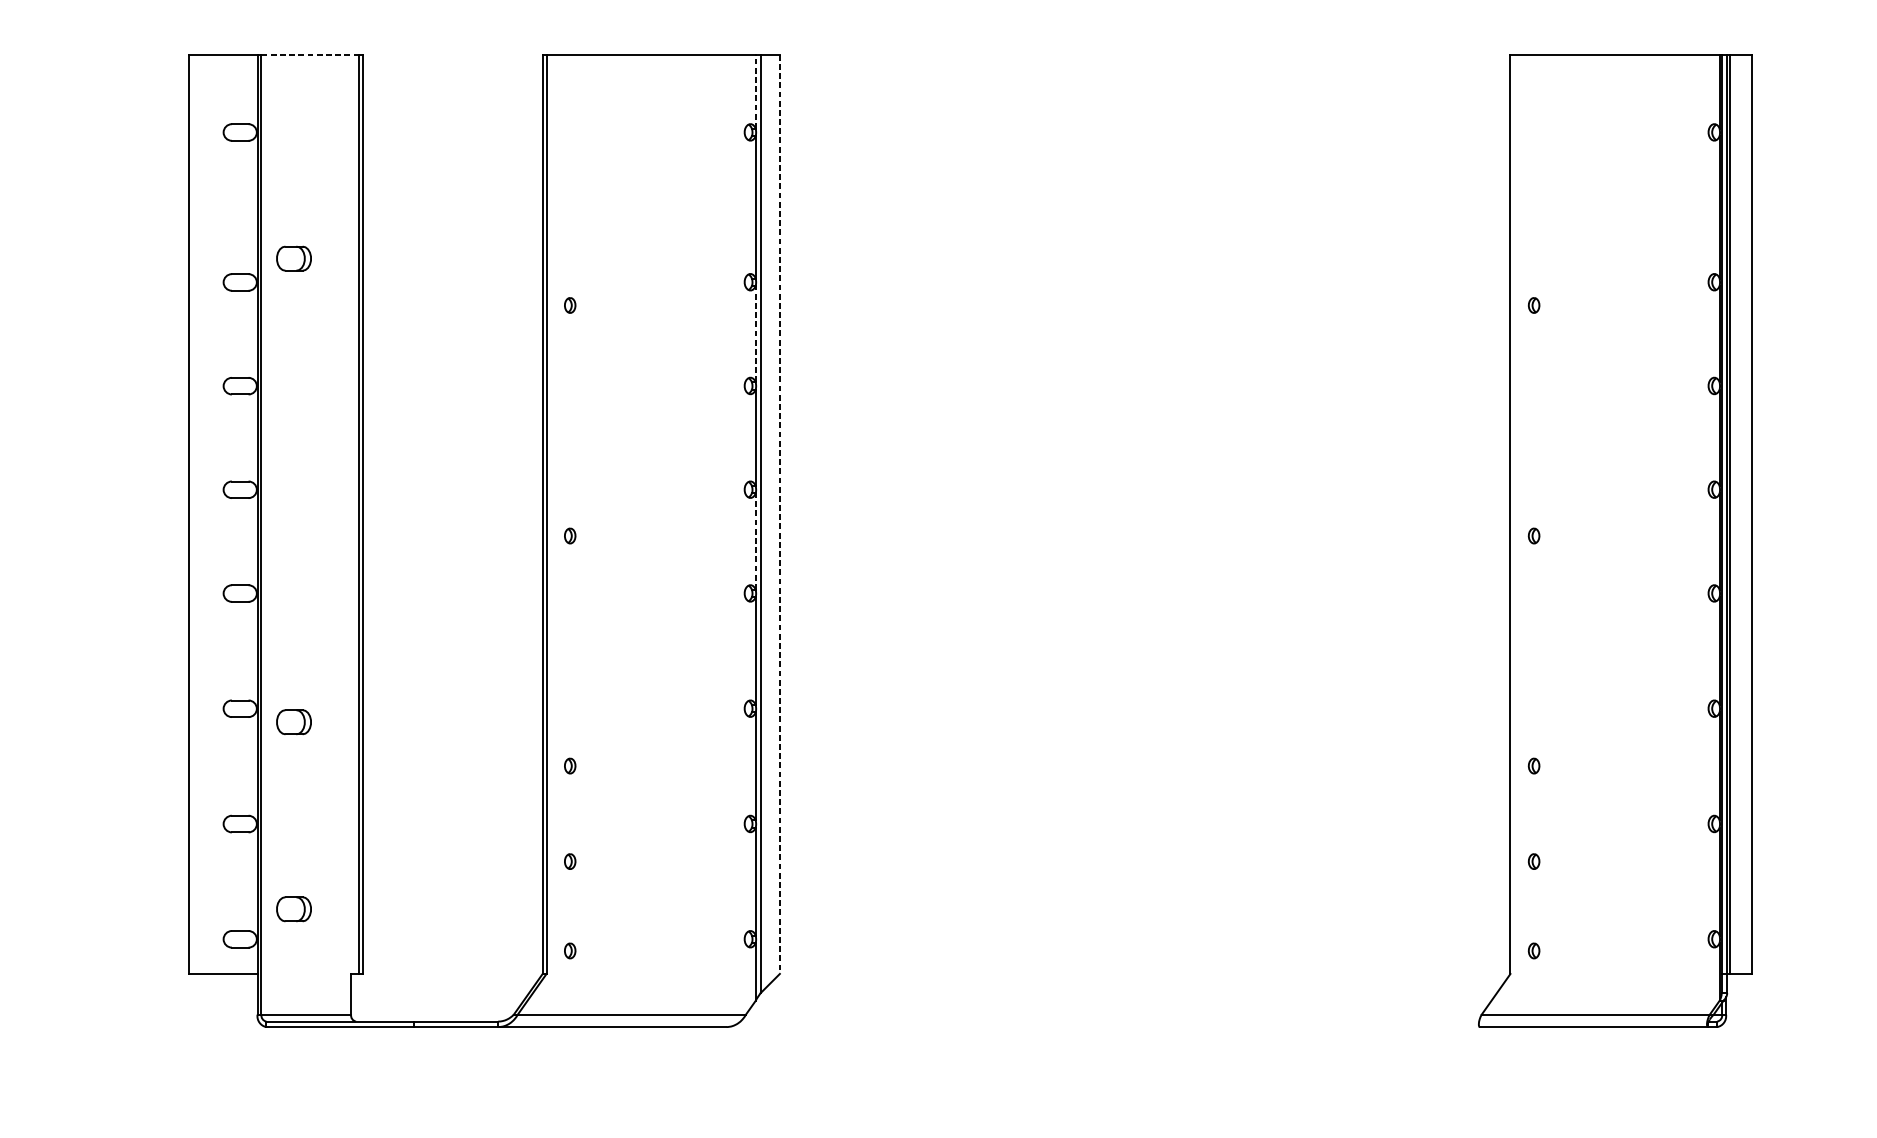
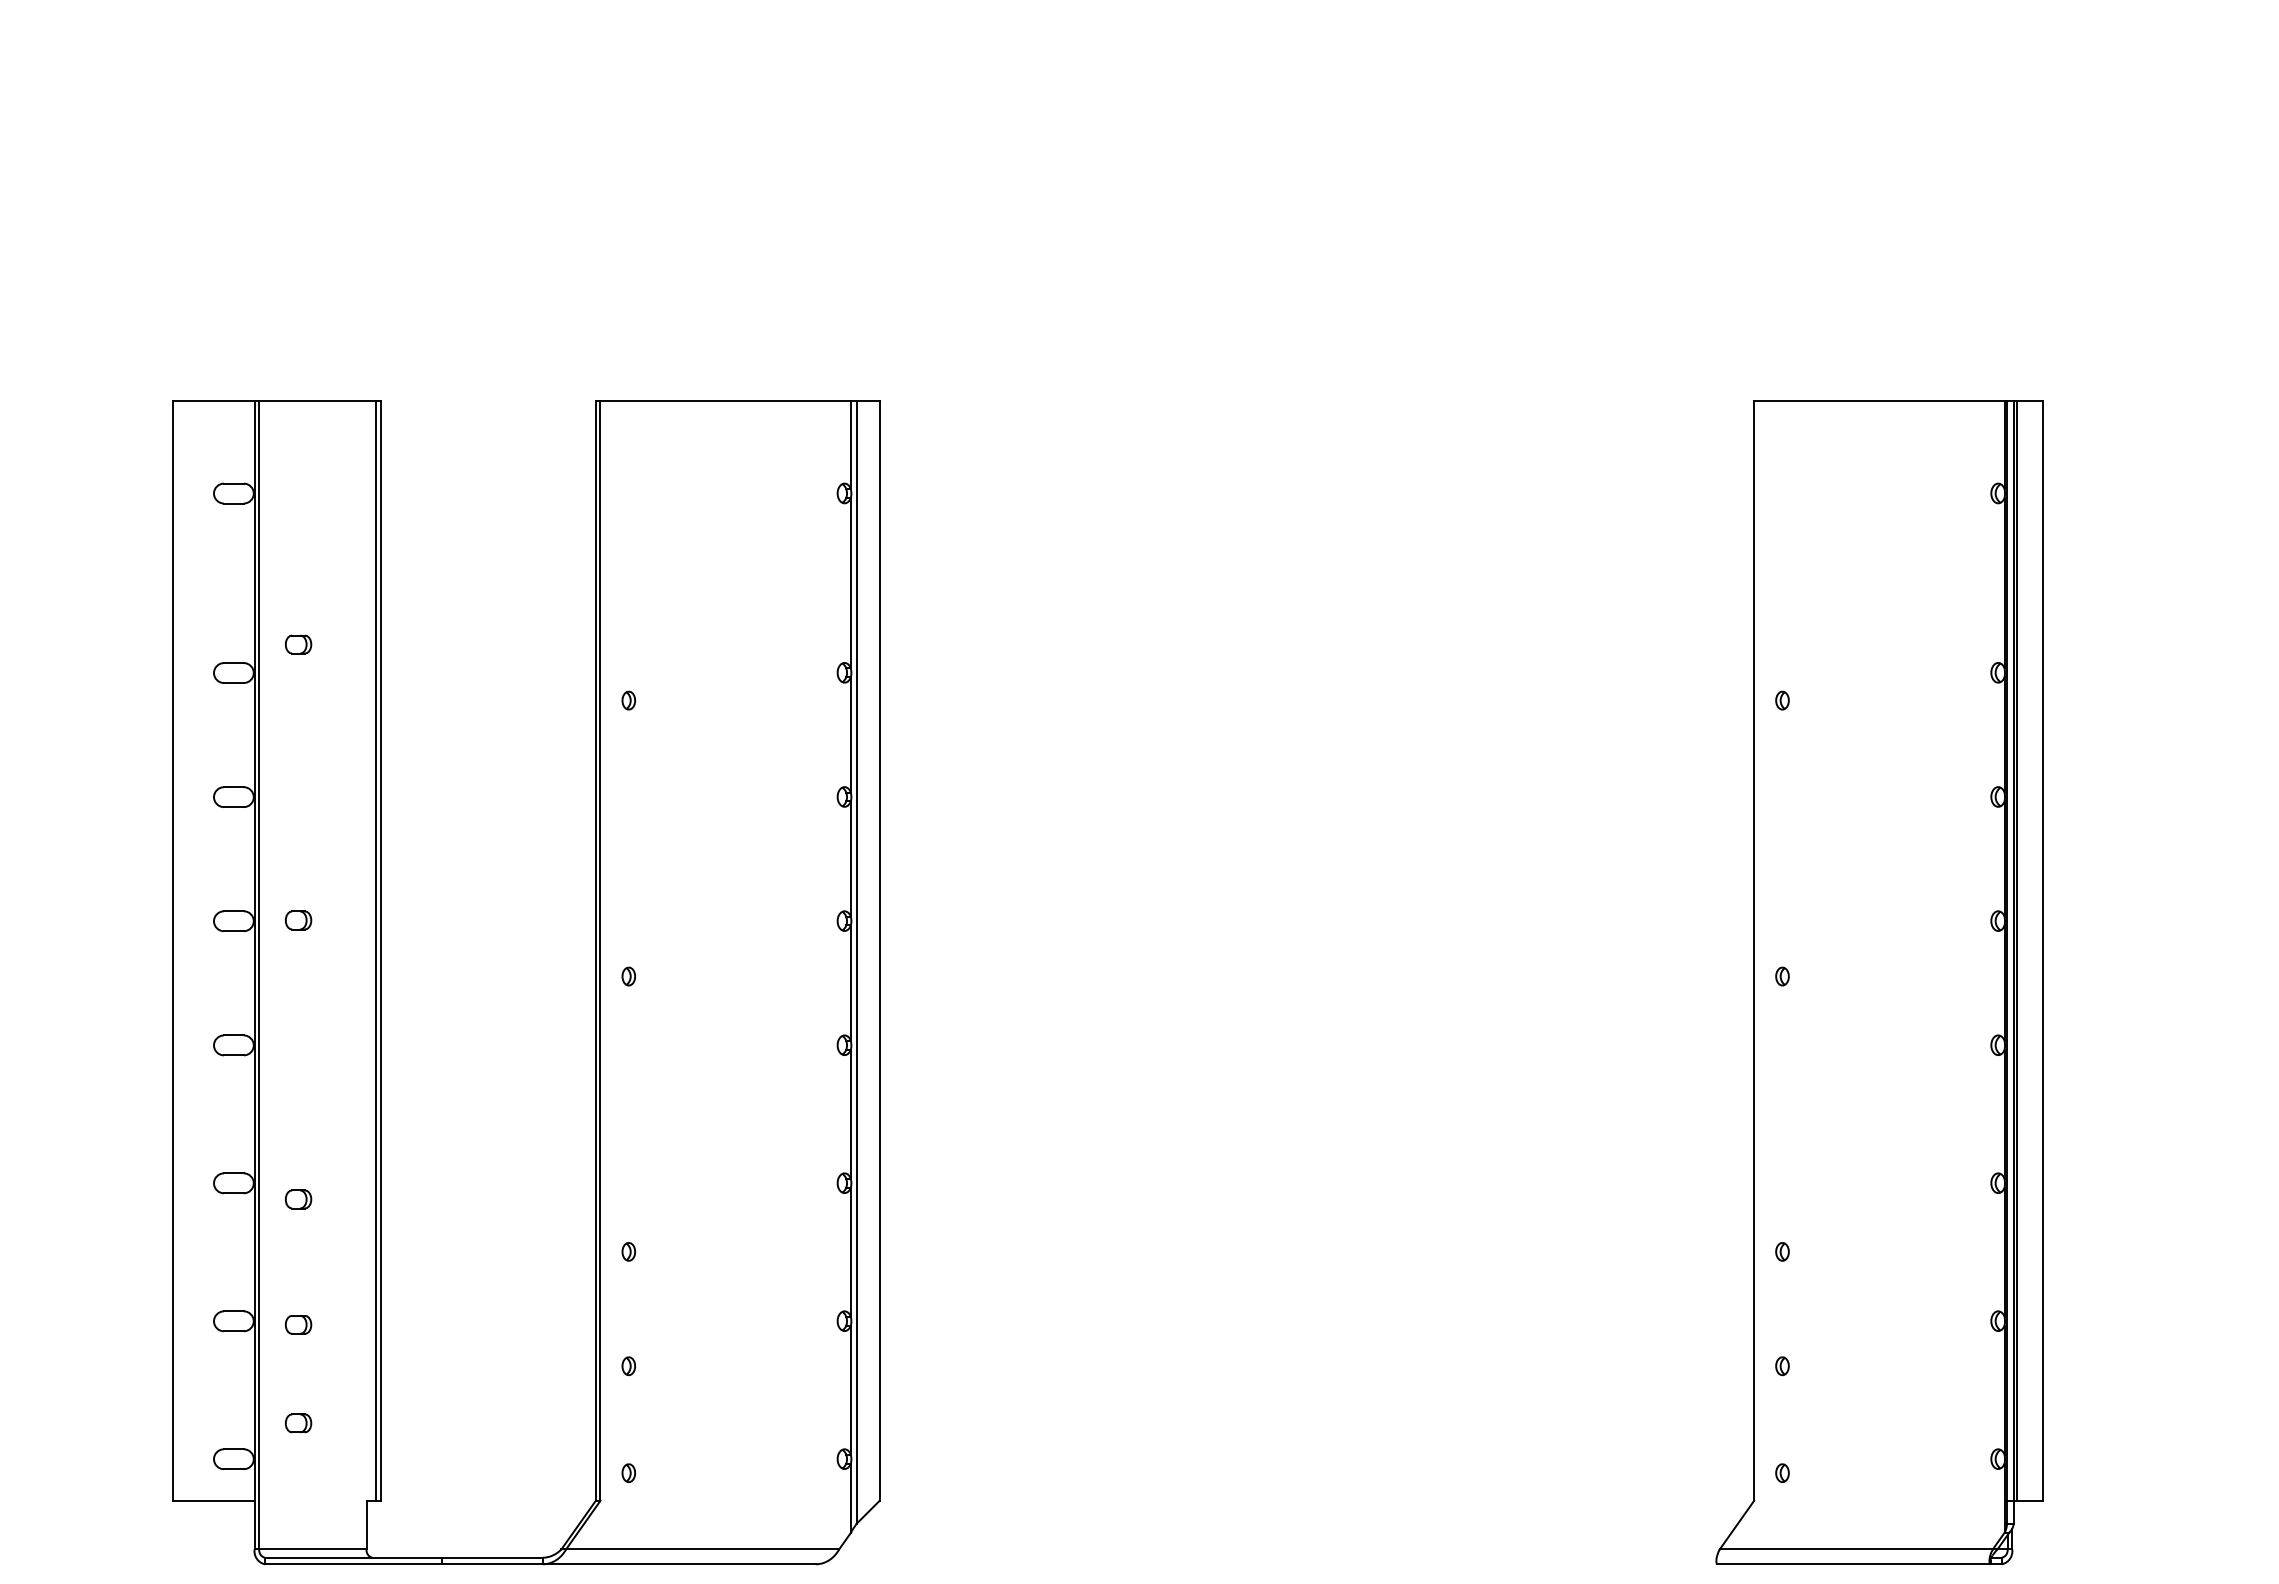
line: (310, 54) -> (317, 400), dashed -> solid
line: (755, 91) -> (850, 444), dashed -> solid
part: (294, 258) -> (298, 644), size x0.62
line: (755, 333) -> (850, 734), dashed -> solid
part: (294, 489) -> (298, 920), added
line: (779, 515) -> (879, 951), dashed -> solid
line: (755, 541) -> (850, 983), dashed -> solid
part: (294, 722) -> (298, 1199), size x0.62
part: (294, 826) -> (298, 1324), added
part: (294, 909) -> (298, 1423), size x0.62

